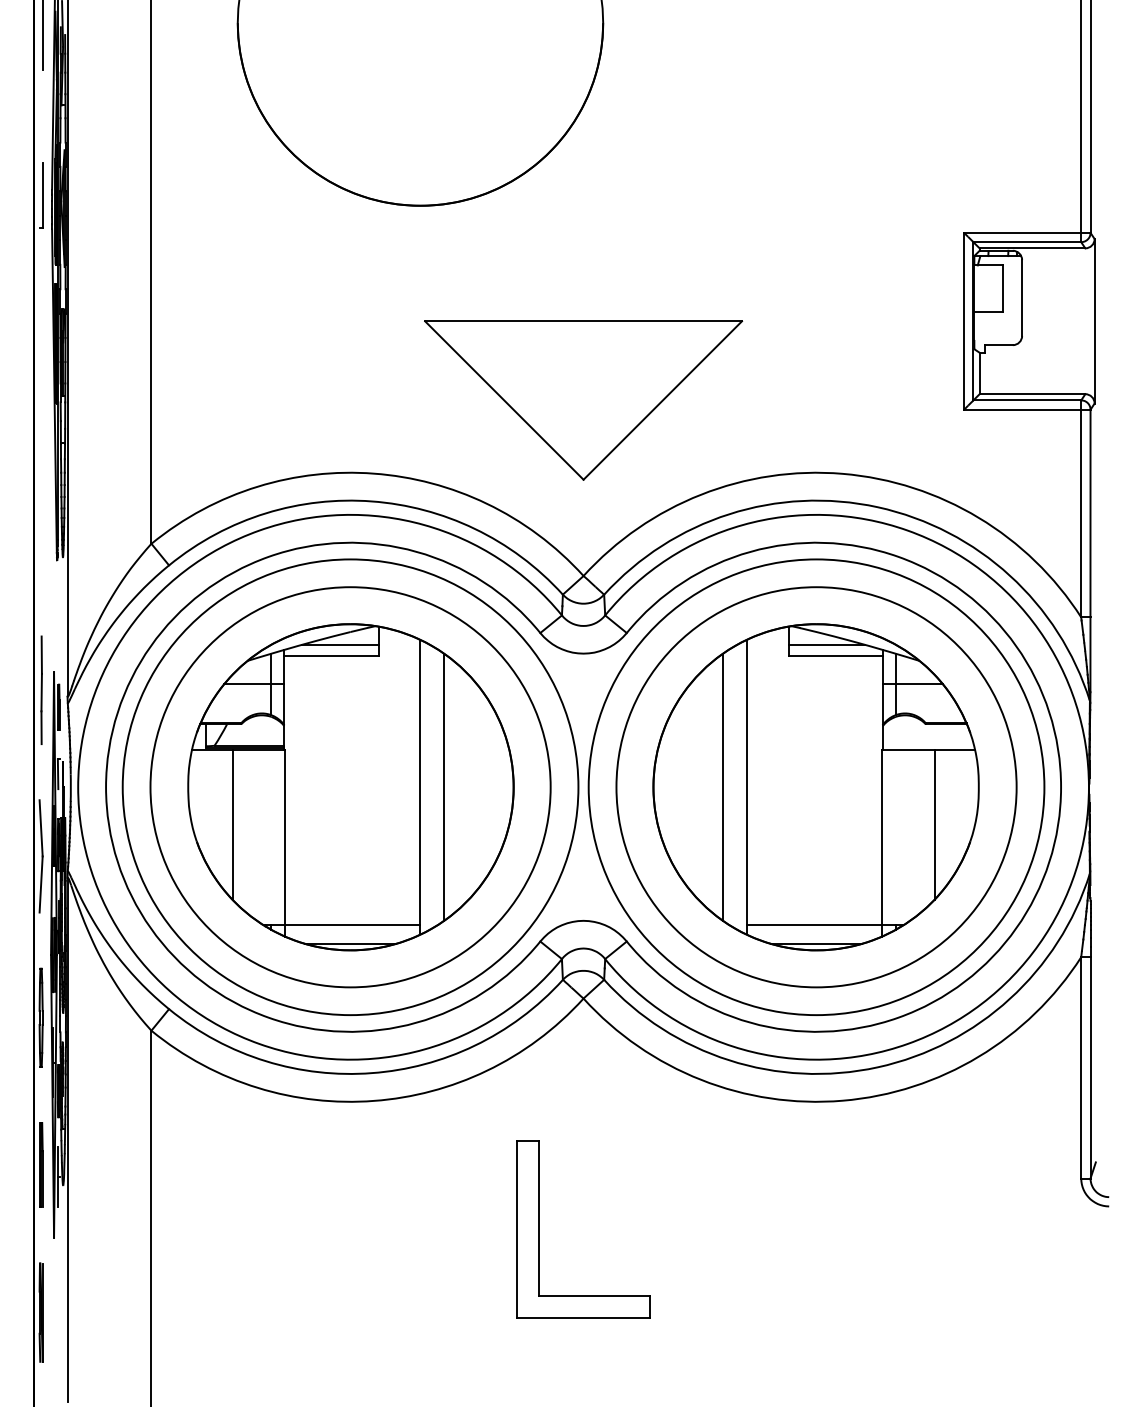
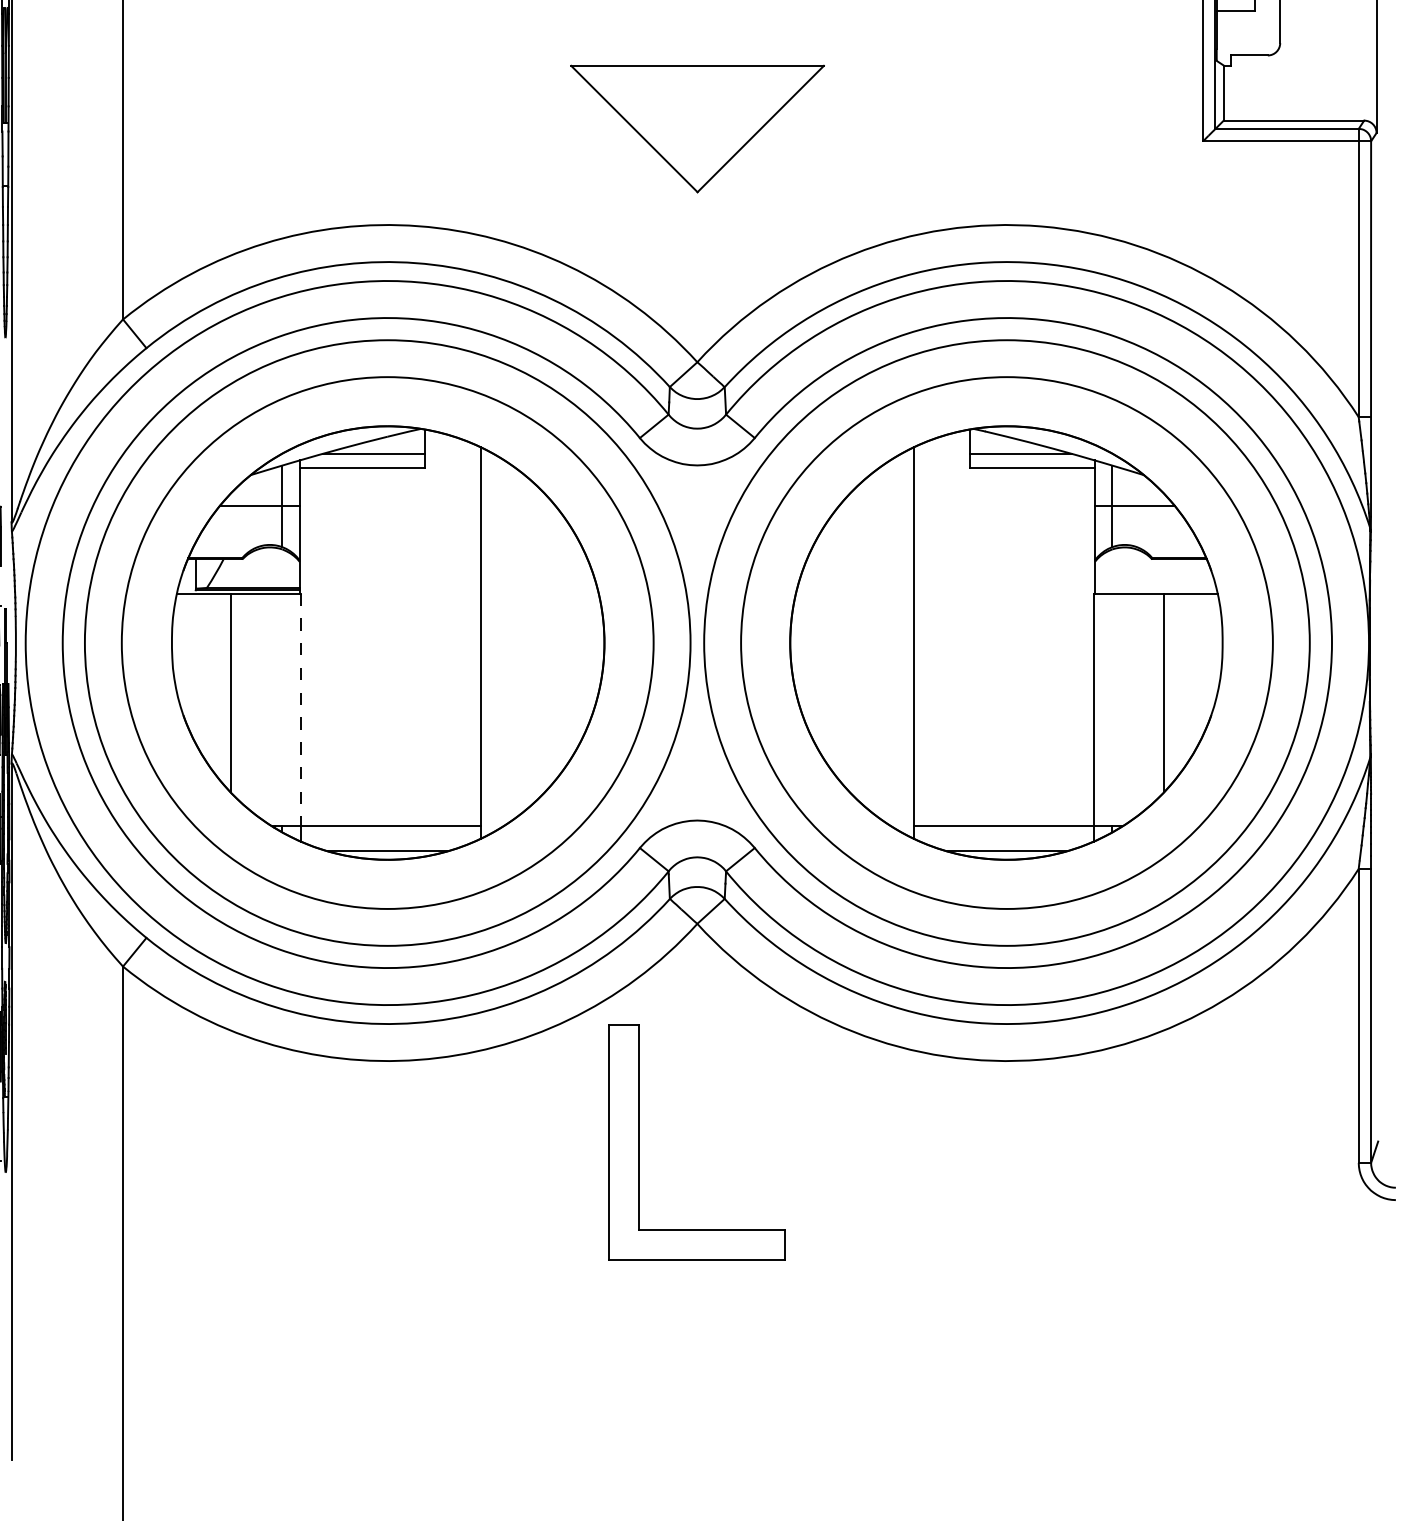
part: (583, 400) -> (697, 129), size x0.6
line: (443, 786) -> (511, 642), removed
line: (723, 786) -> (883, 642), removed
line: (285, 837) -> (301, 709), solid -> dashed
part: (539, 1229) -> (638, 1141), moved

